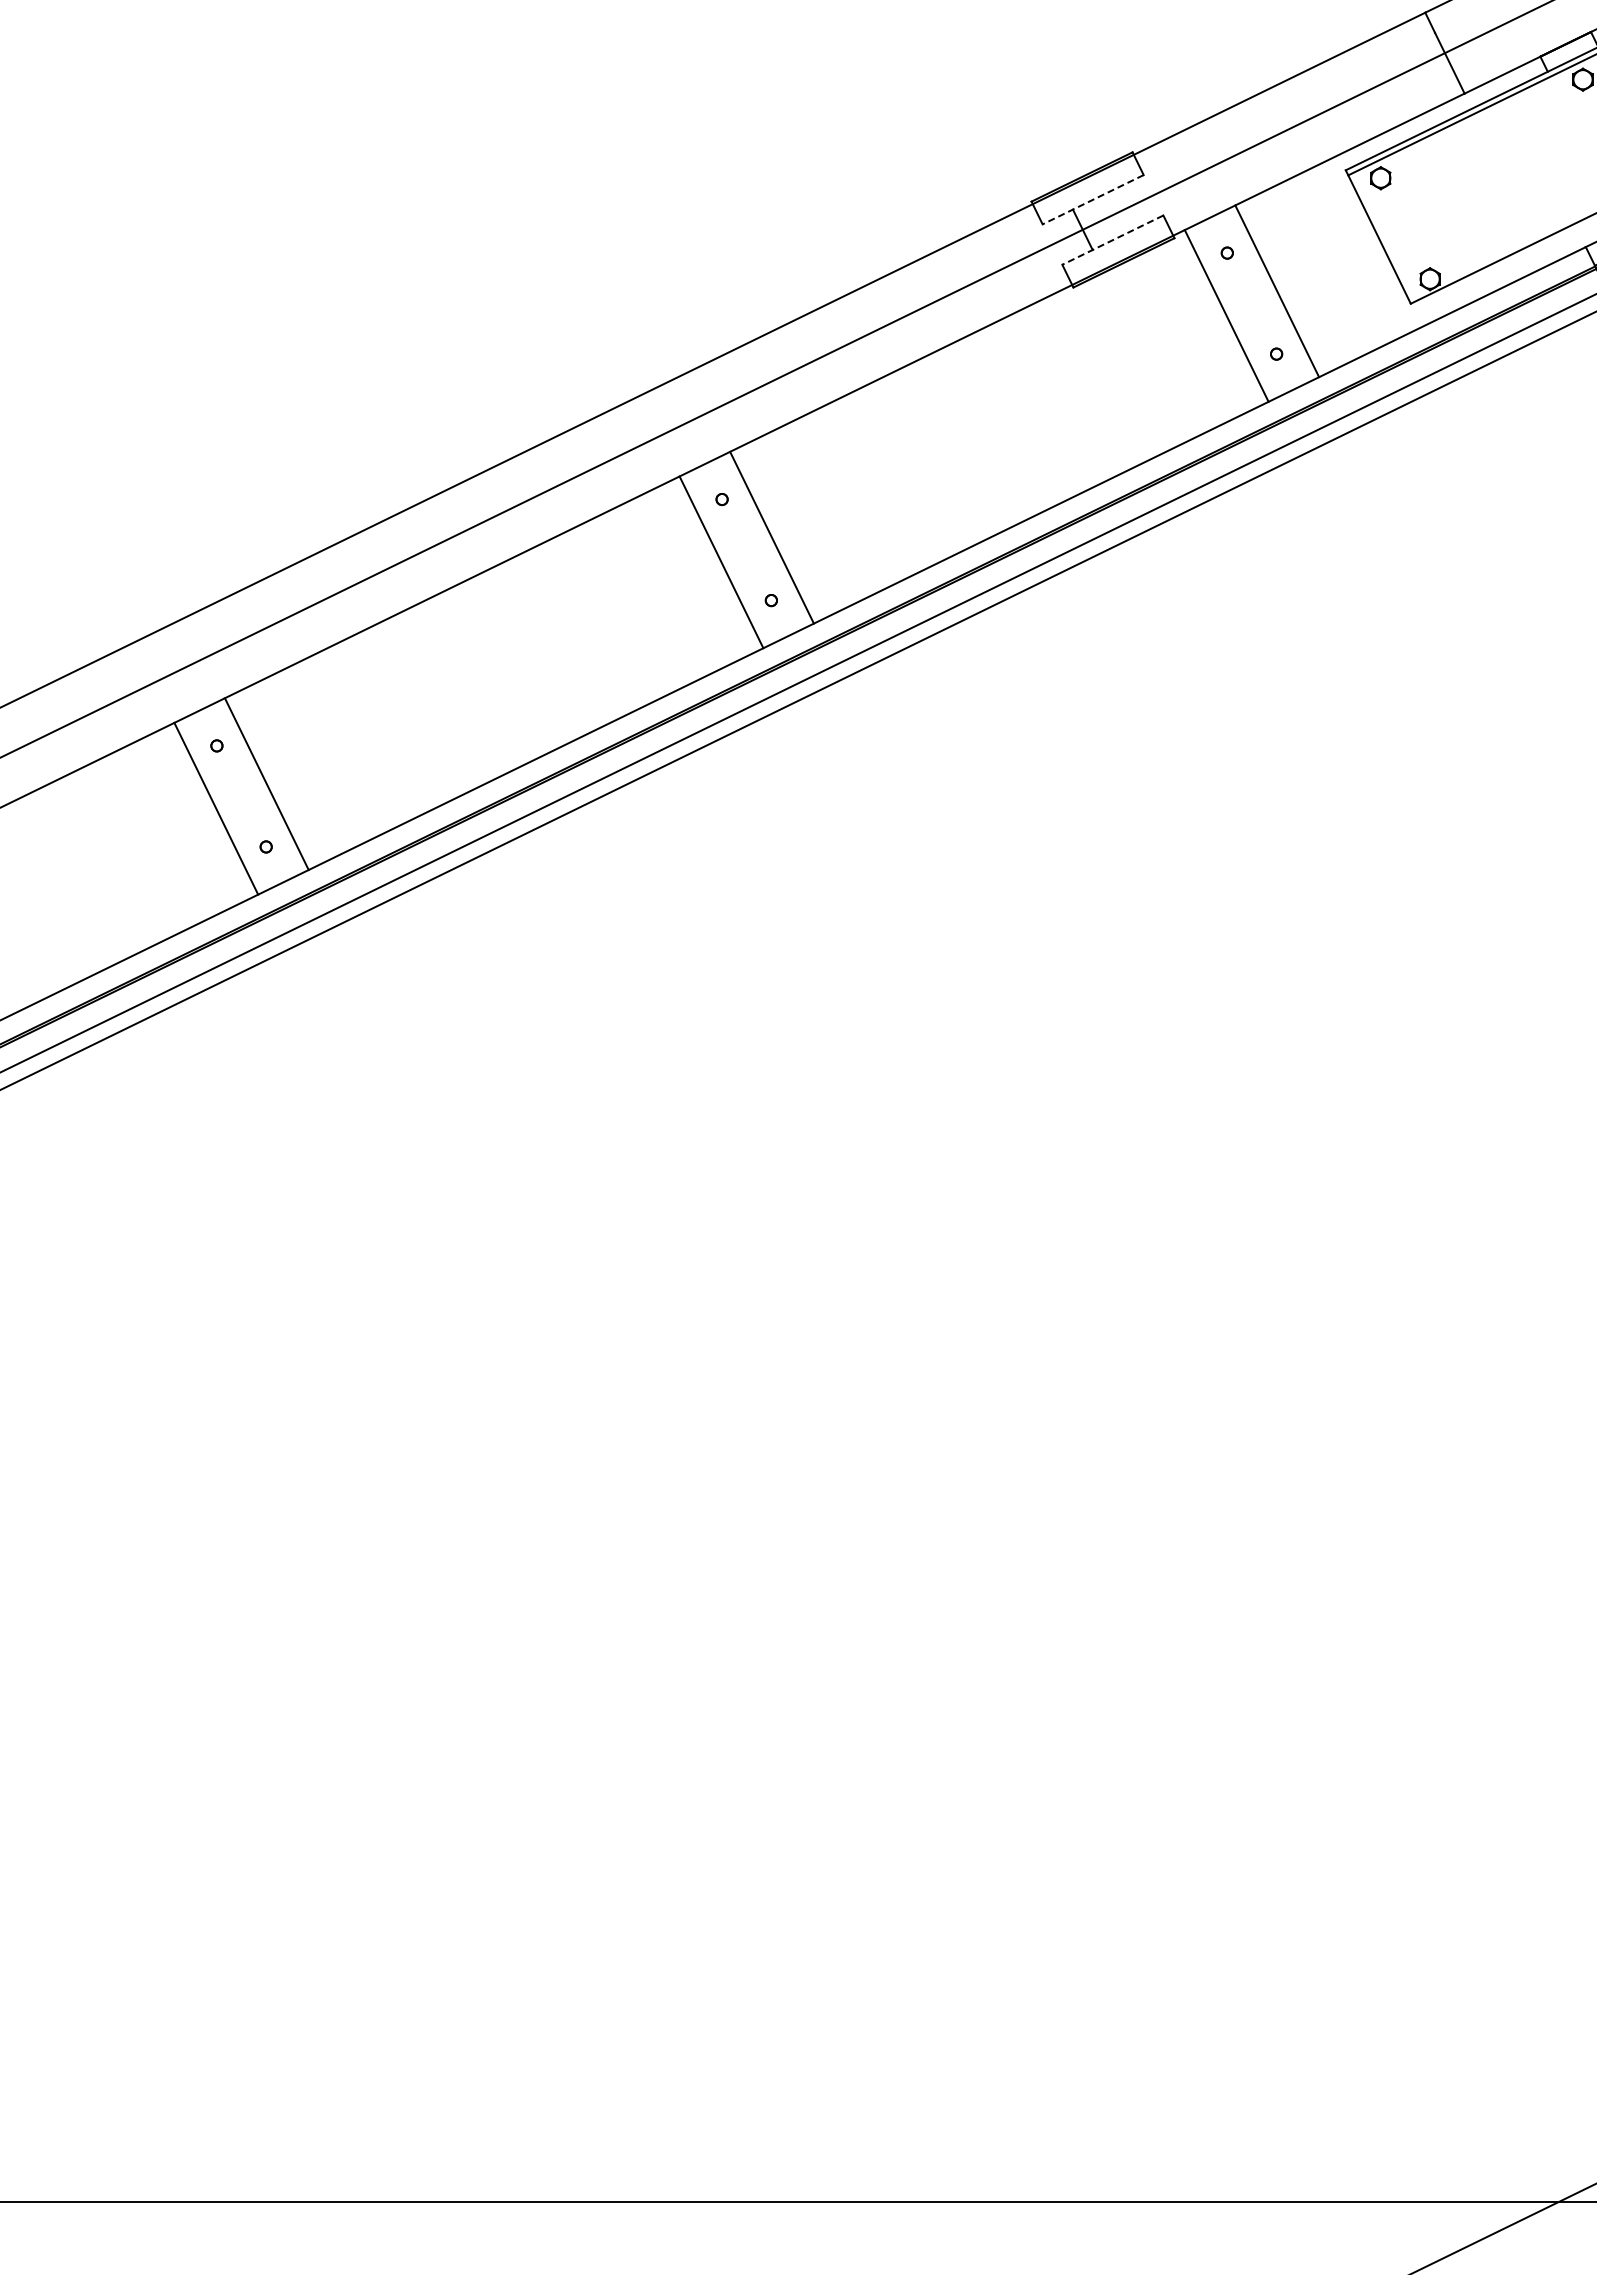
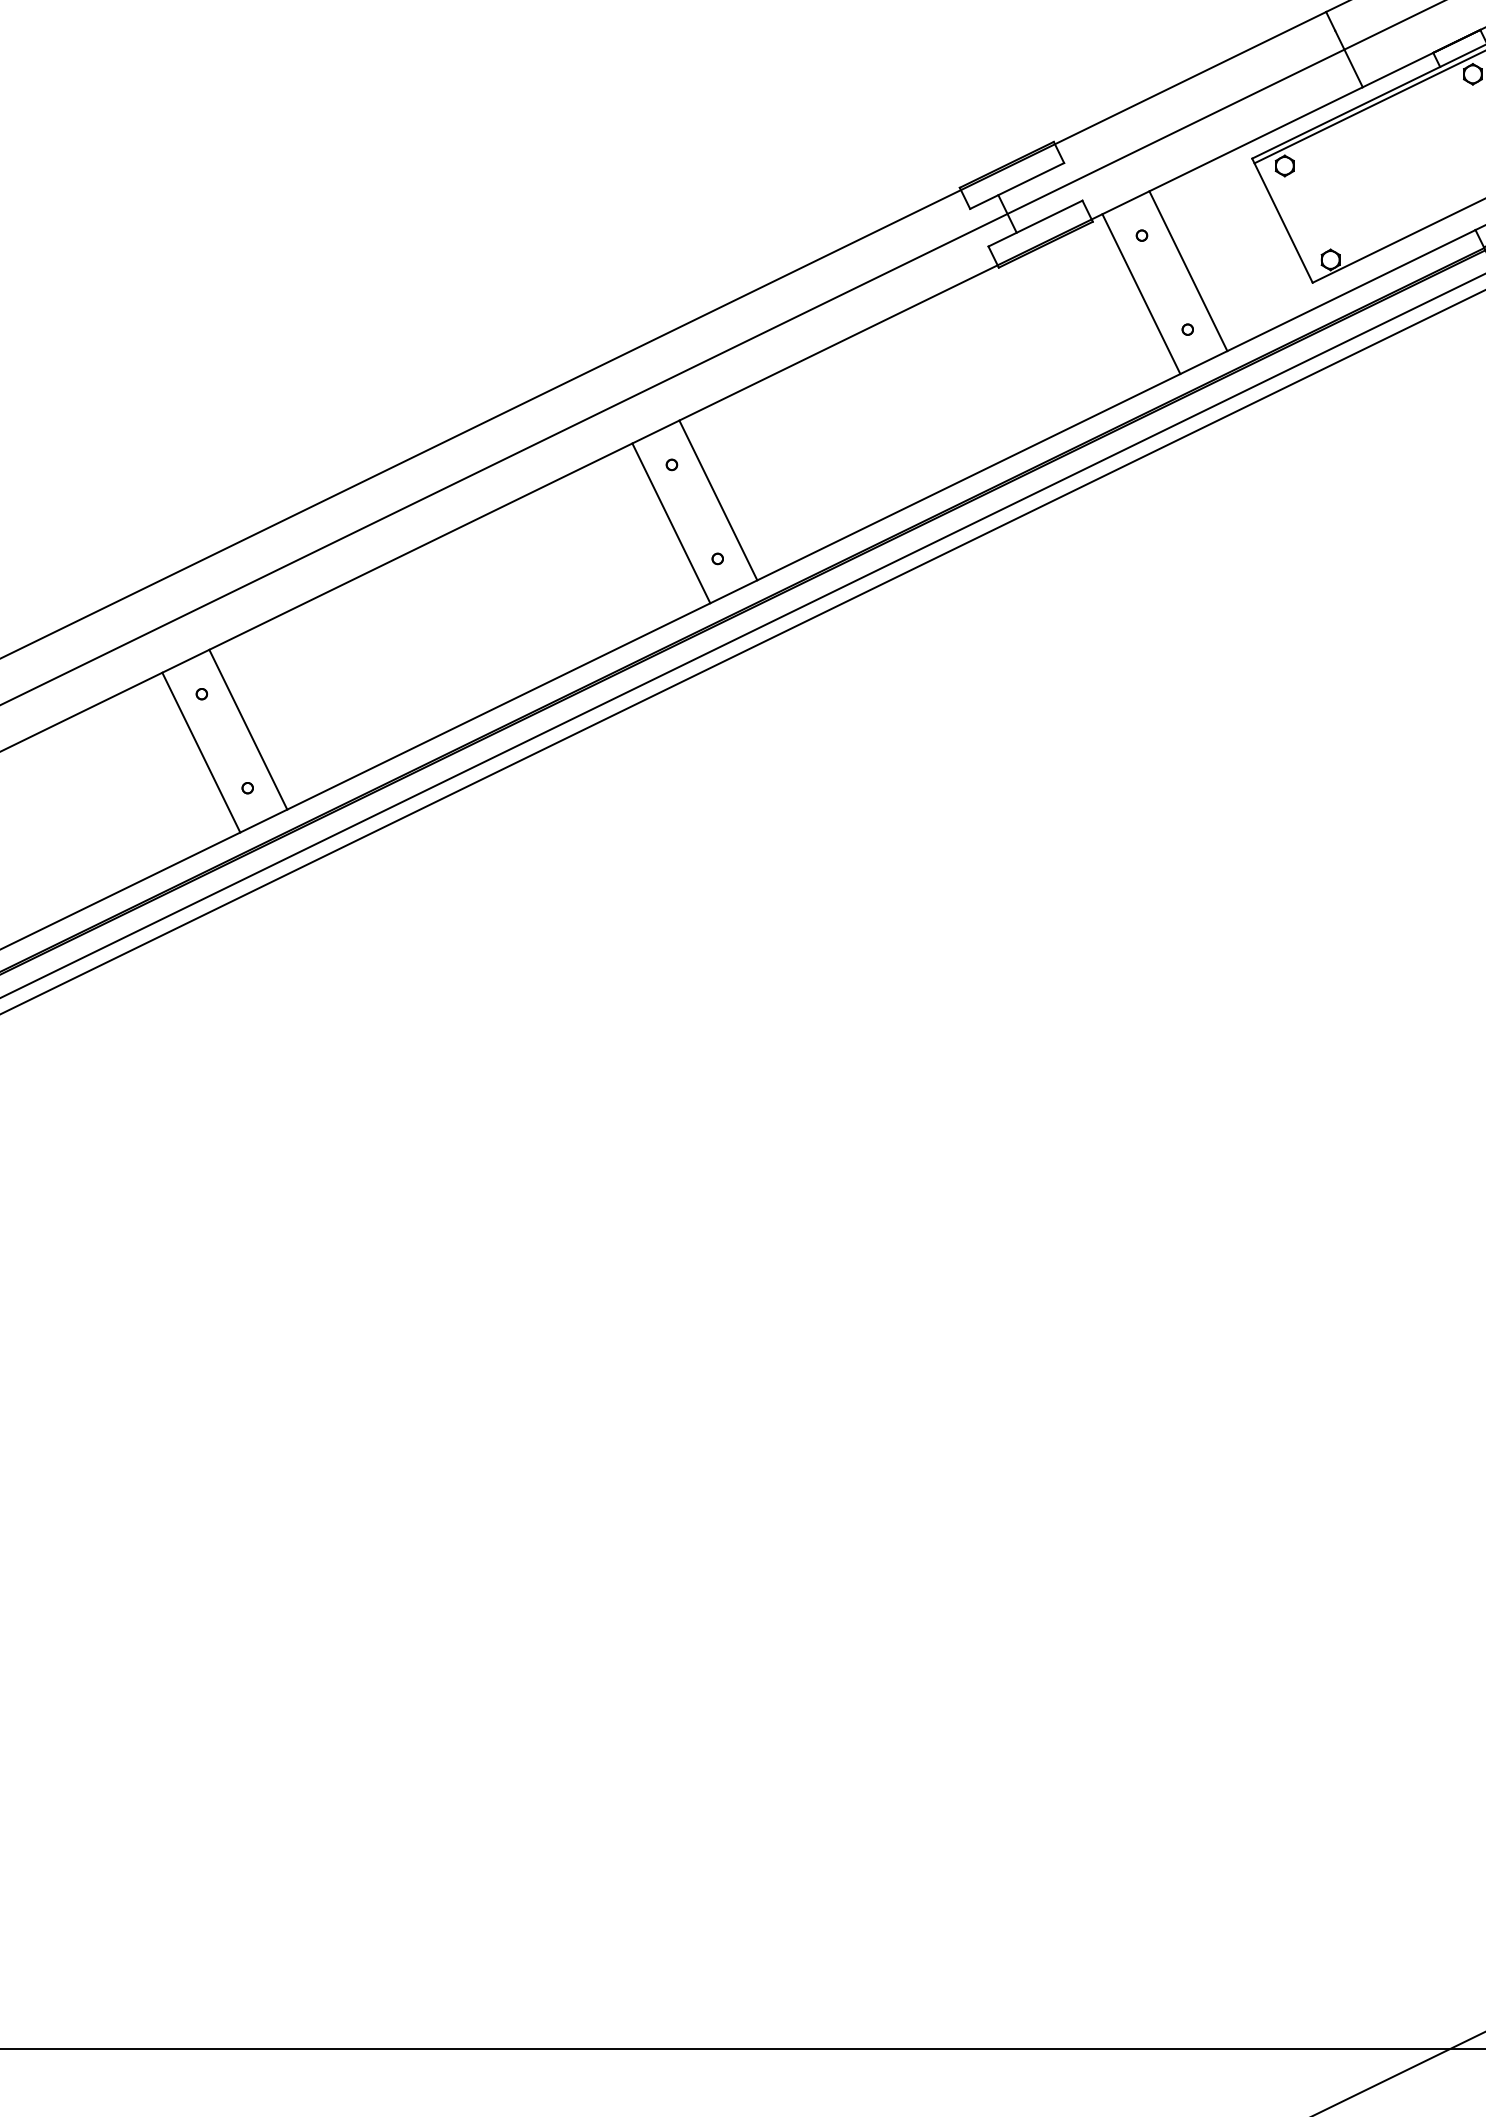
line: (1092, 199) -> (1016, 185), dashed -> solid
line: (1112, 240) -> (1035, 223), dashed -> solid

